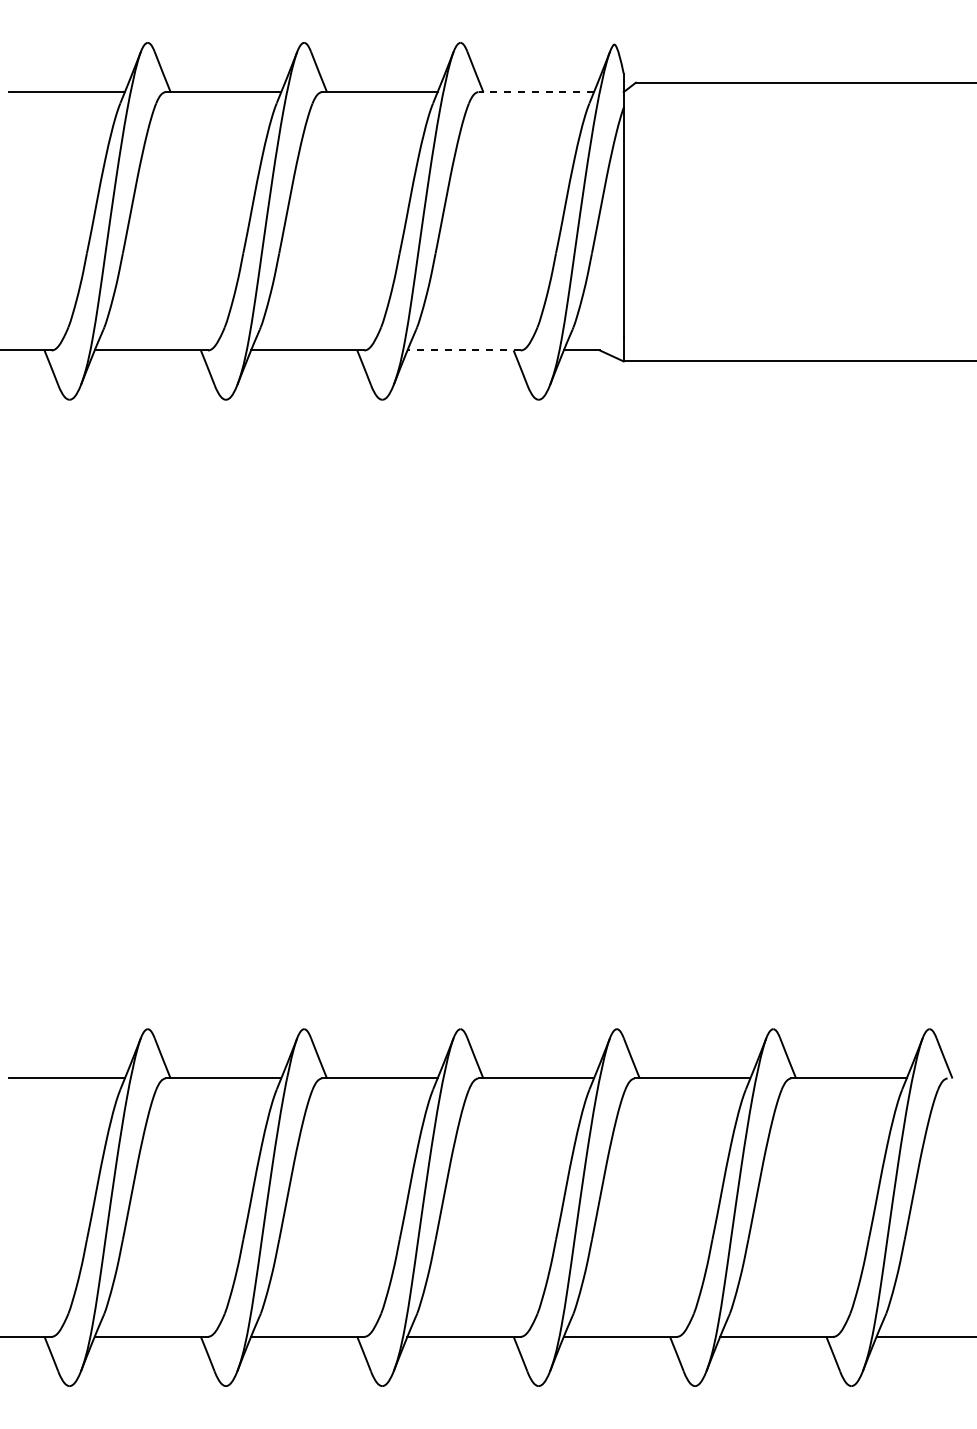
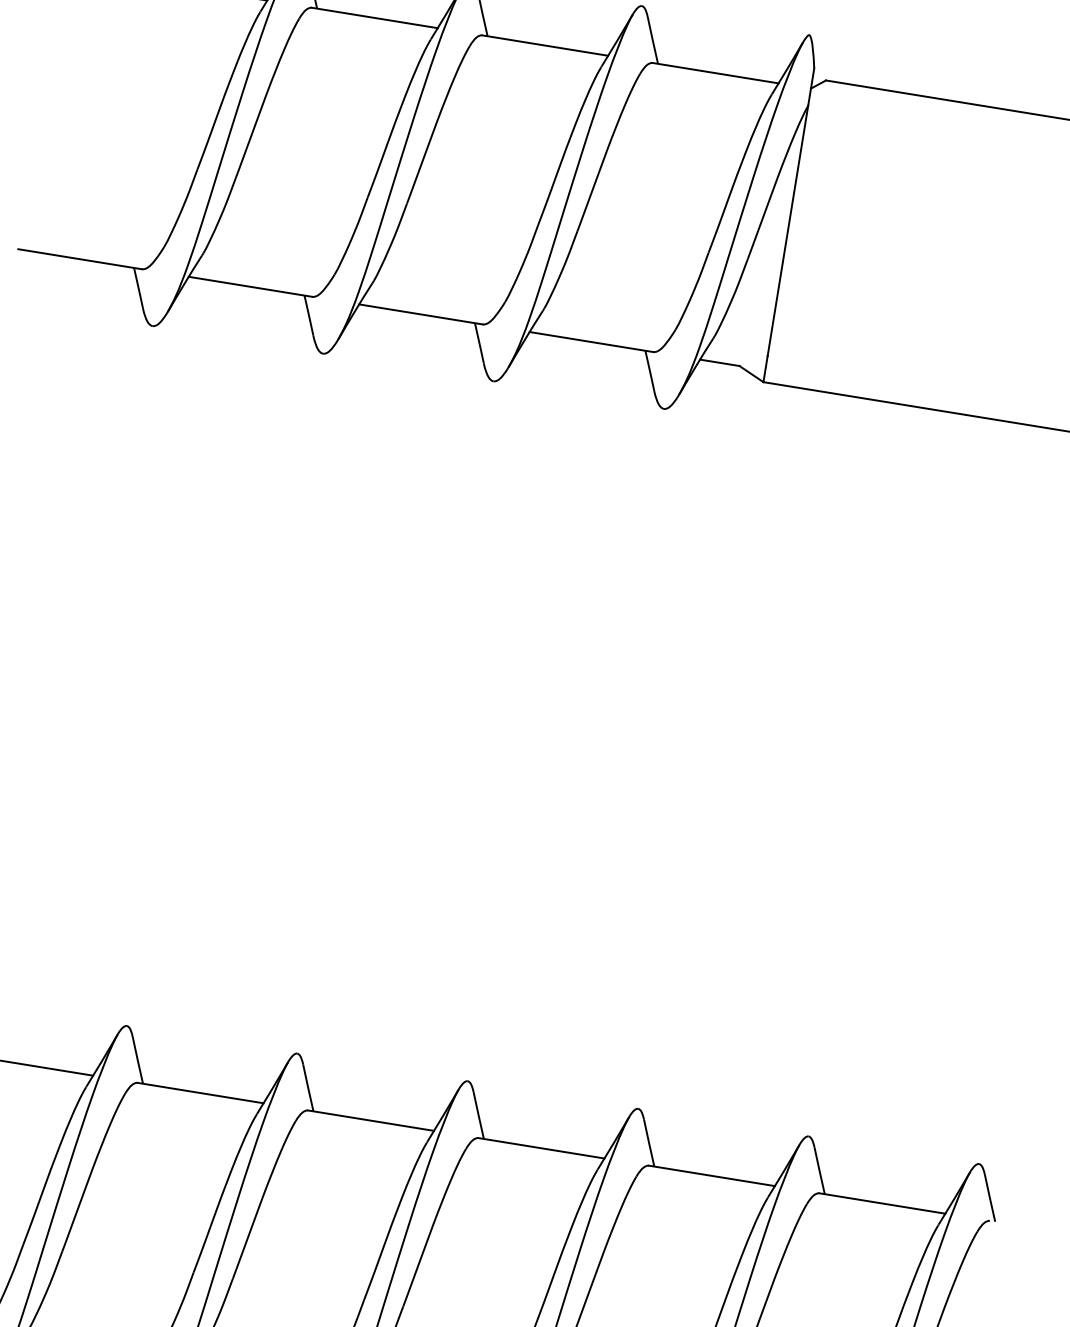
line: (536, 92) -> (715, 73), dashed -> solid
line: (464, 350) -> (591, 342), dashed -> solid

